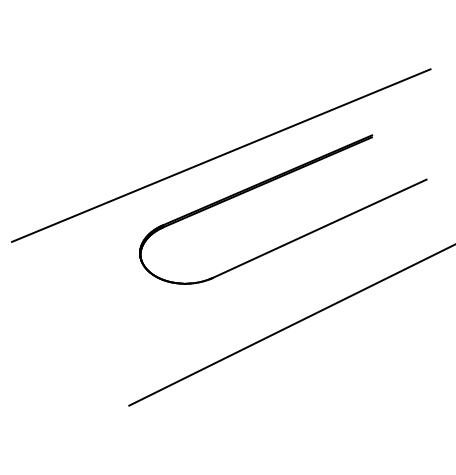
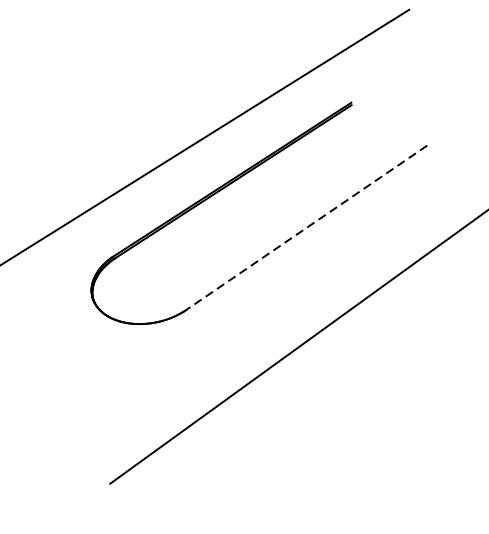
line: (319, 228) -> (306, 227), solid -> dashed

